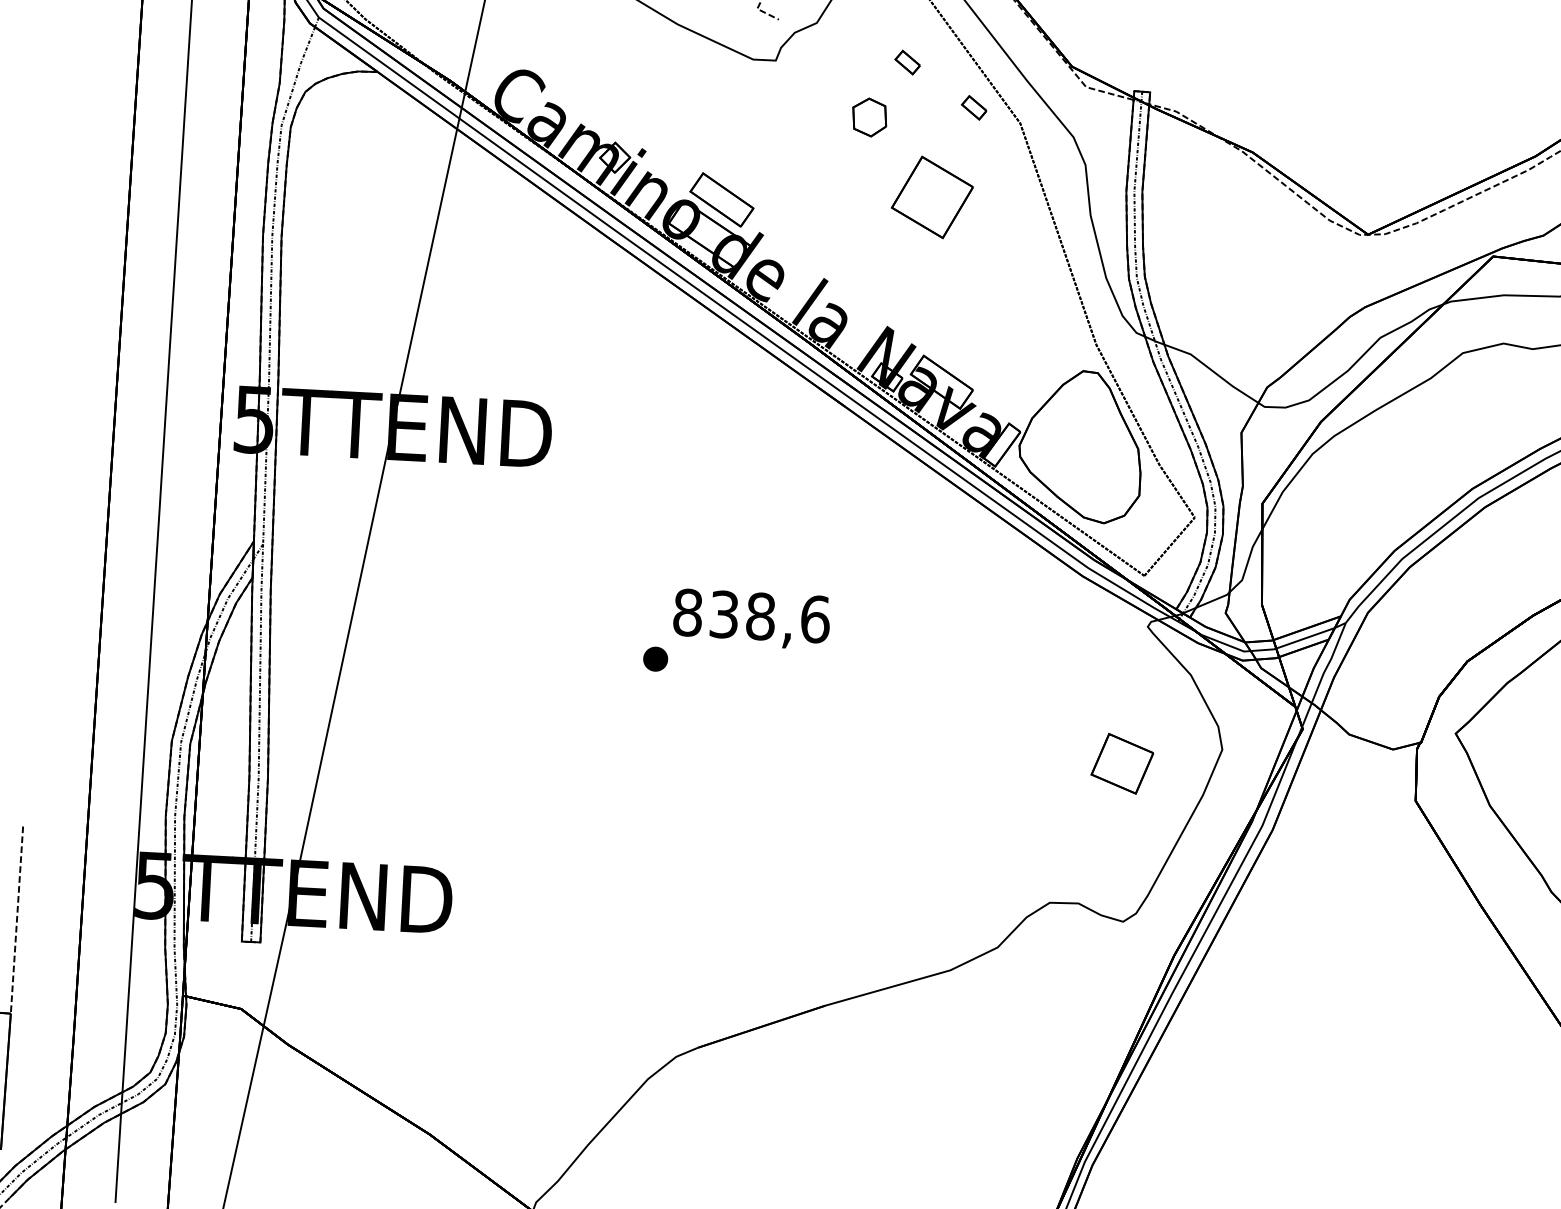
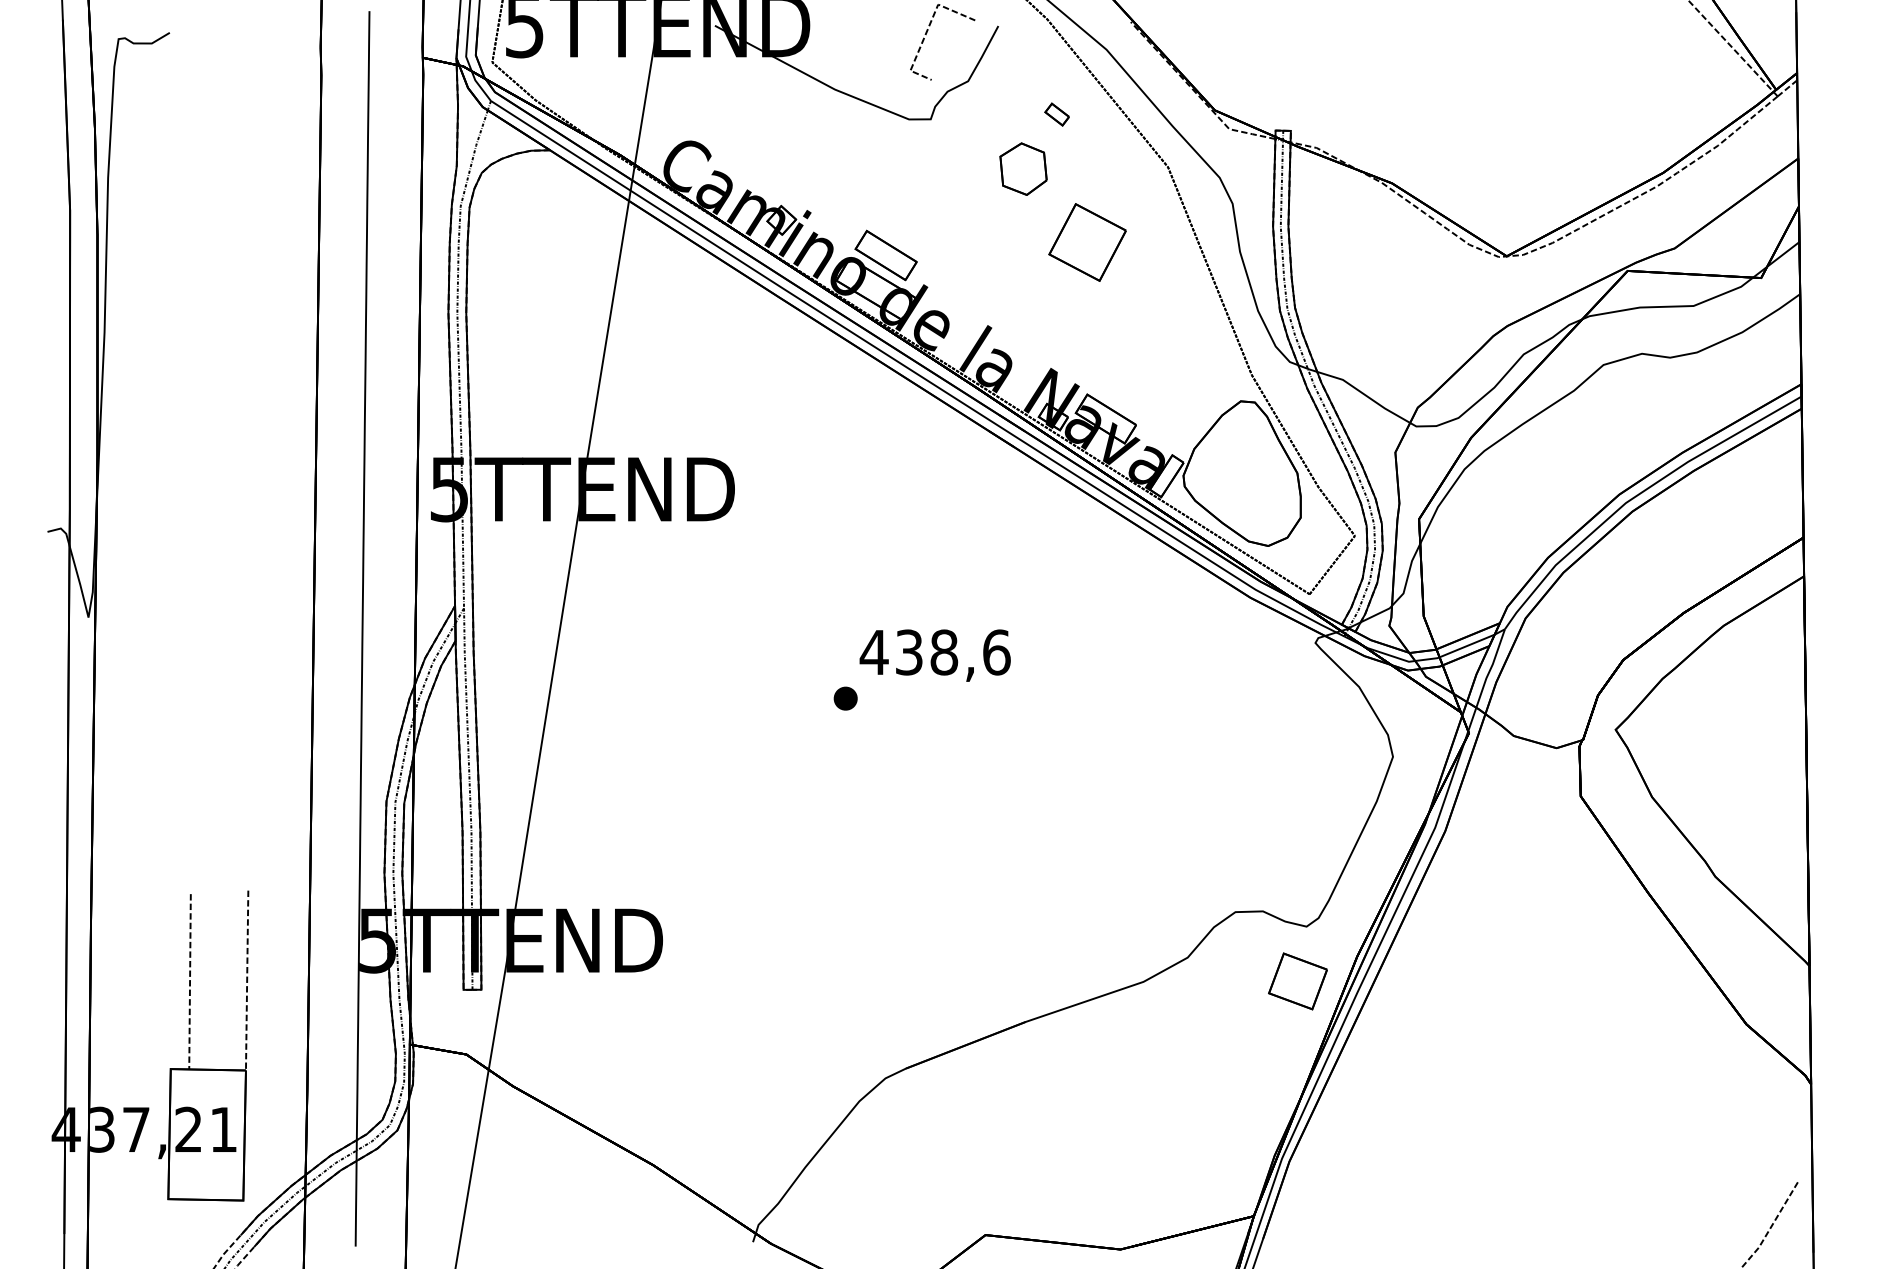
part: (973, 107) -> (1122, 154), removed
part: (869, 116) -> (1023, 168), size x1.43
text: (687, 612) -> (873, 652), 838,6 -> 438,6
part: (1121, 763) -> (1297, 981), moved

